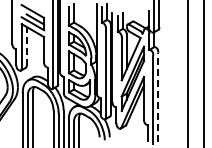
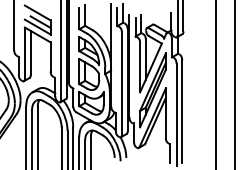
line: (26, 45) -> (30, 52), dashed -> solid
line: (158, 96) -> (182, 110), dashed -> solid

